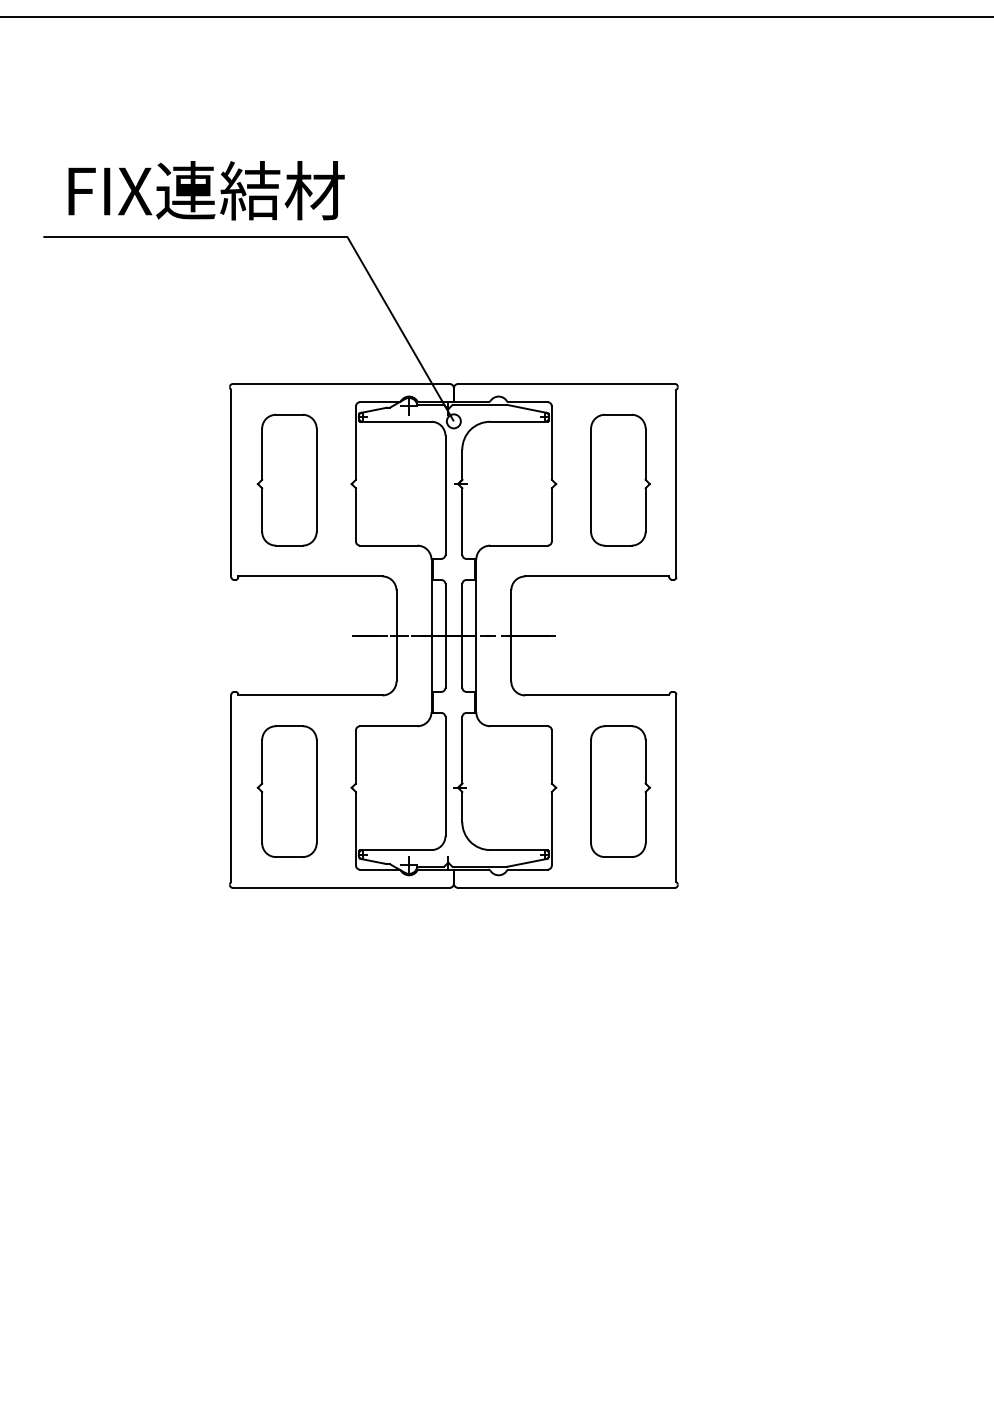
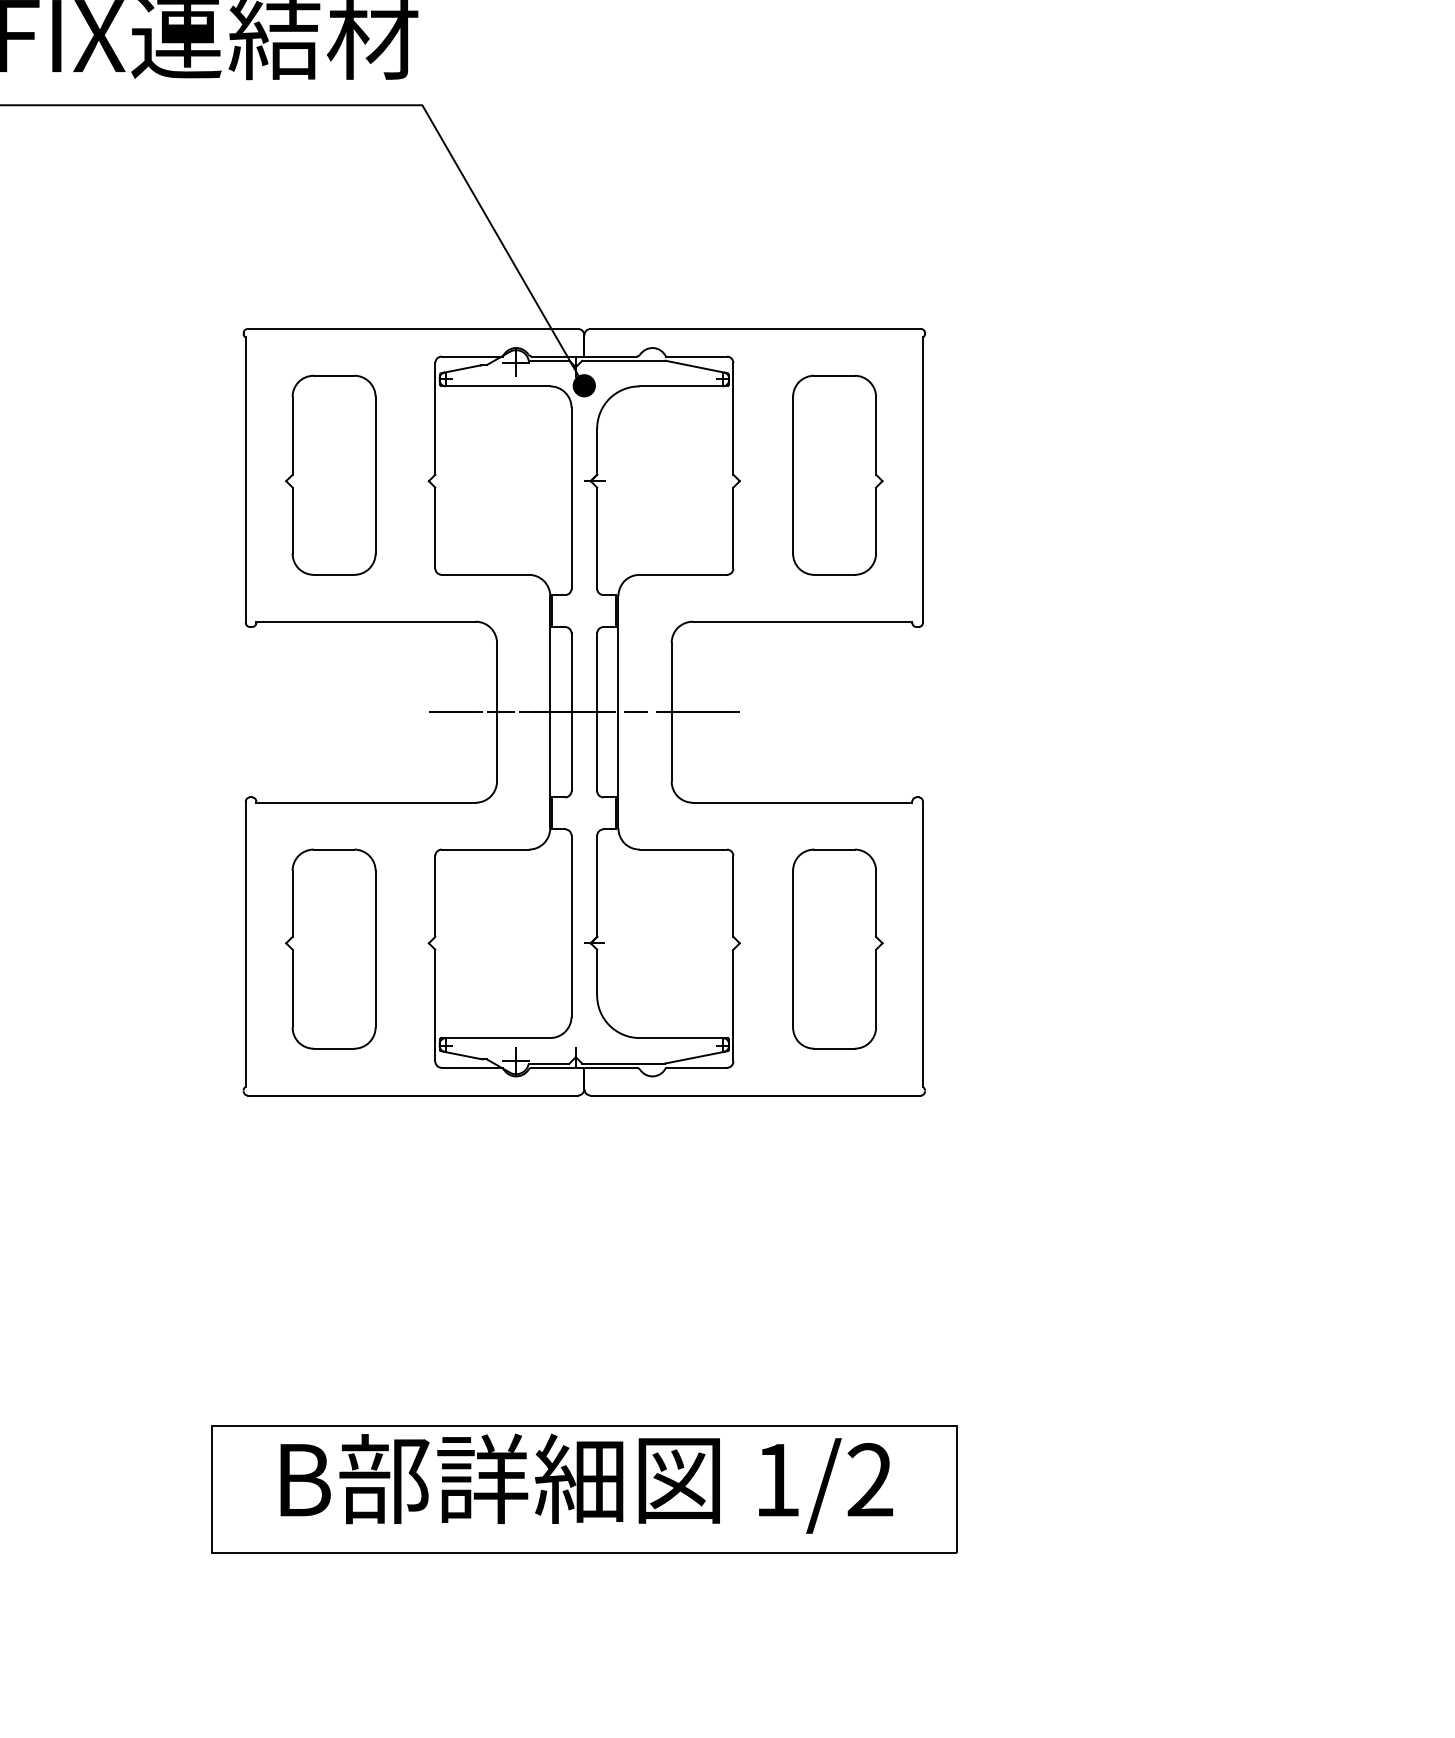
fill: (453, 421) -> (583, 385), added
part: (453, 1146) -> (583, 1489), added

